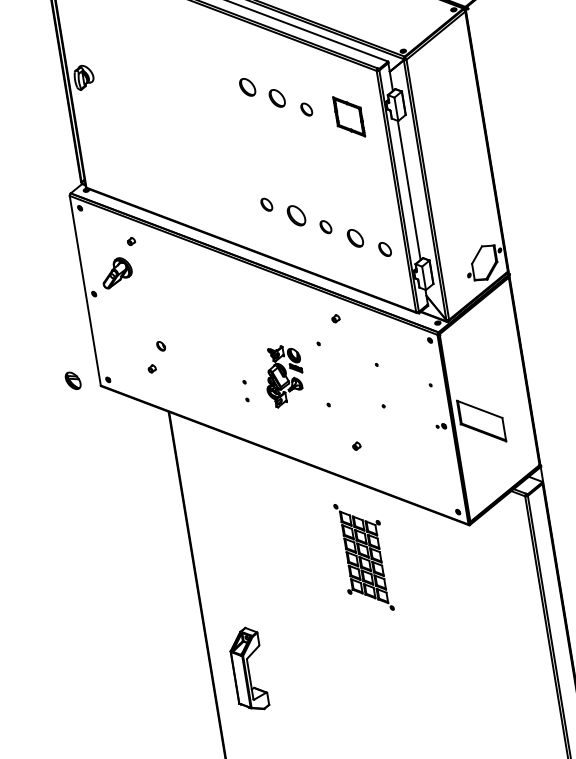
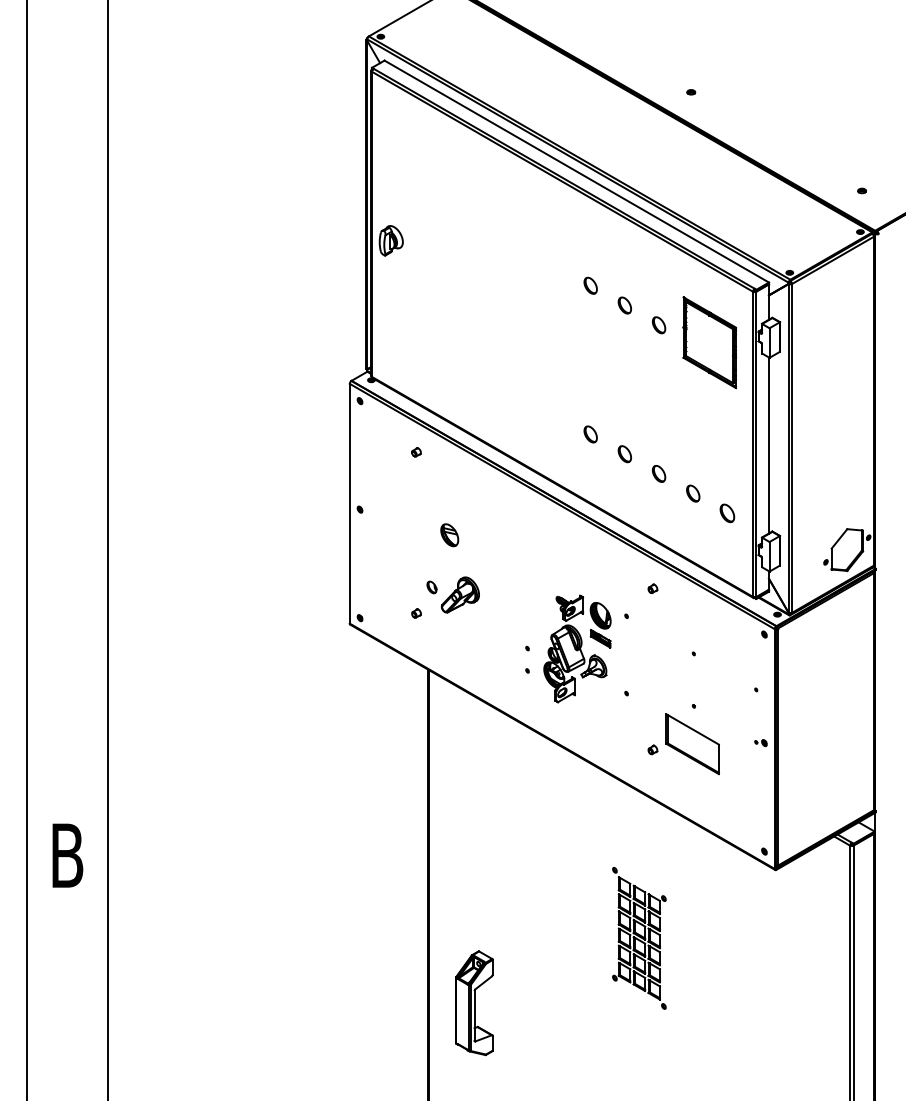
part: (247, 87) -> (590, 285), size x0.71
part: (276, 98) -> (624, 305), size x0.71
part: (348, 116) -> (709, 342), size x1.67
part: (296, 216) -> (624, 454), size x0.62
part: (355, 238) -> (693, 493), size x0.71
part: (116, 272) -> (459, 594), moved
part: (284, 375) -> (577, 648), size x1.43
part: (73, 381) -> (449, 535), moved
part: (481, 421) -> (692, 744), moved
part: (364, 557) -> (639, 938), moved

